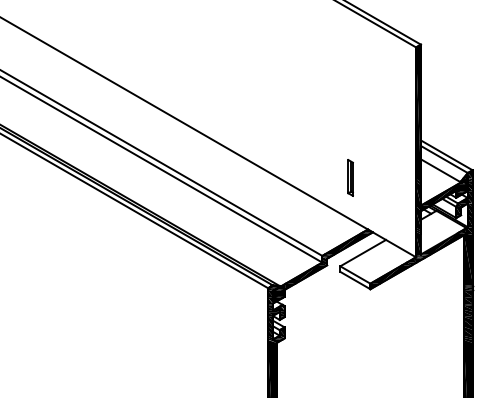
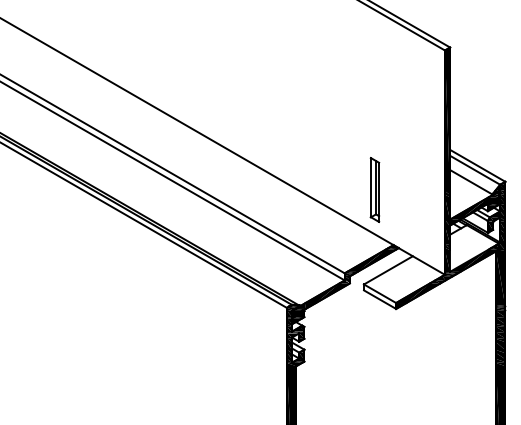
part: (350, 177) -> (374, 189), size x1.67

